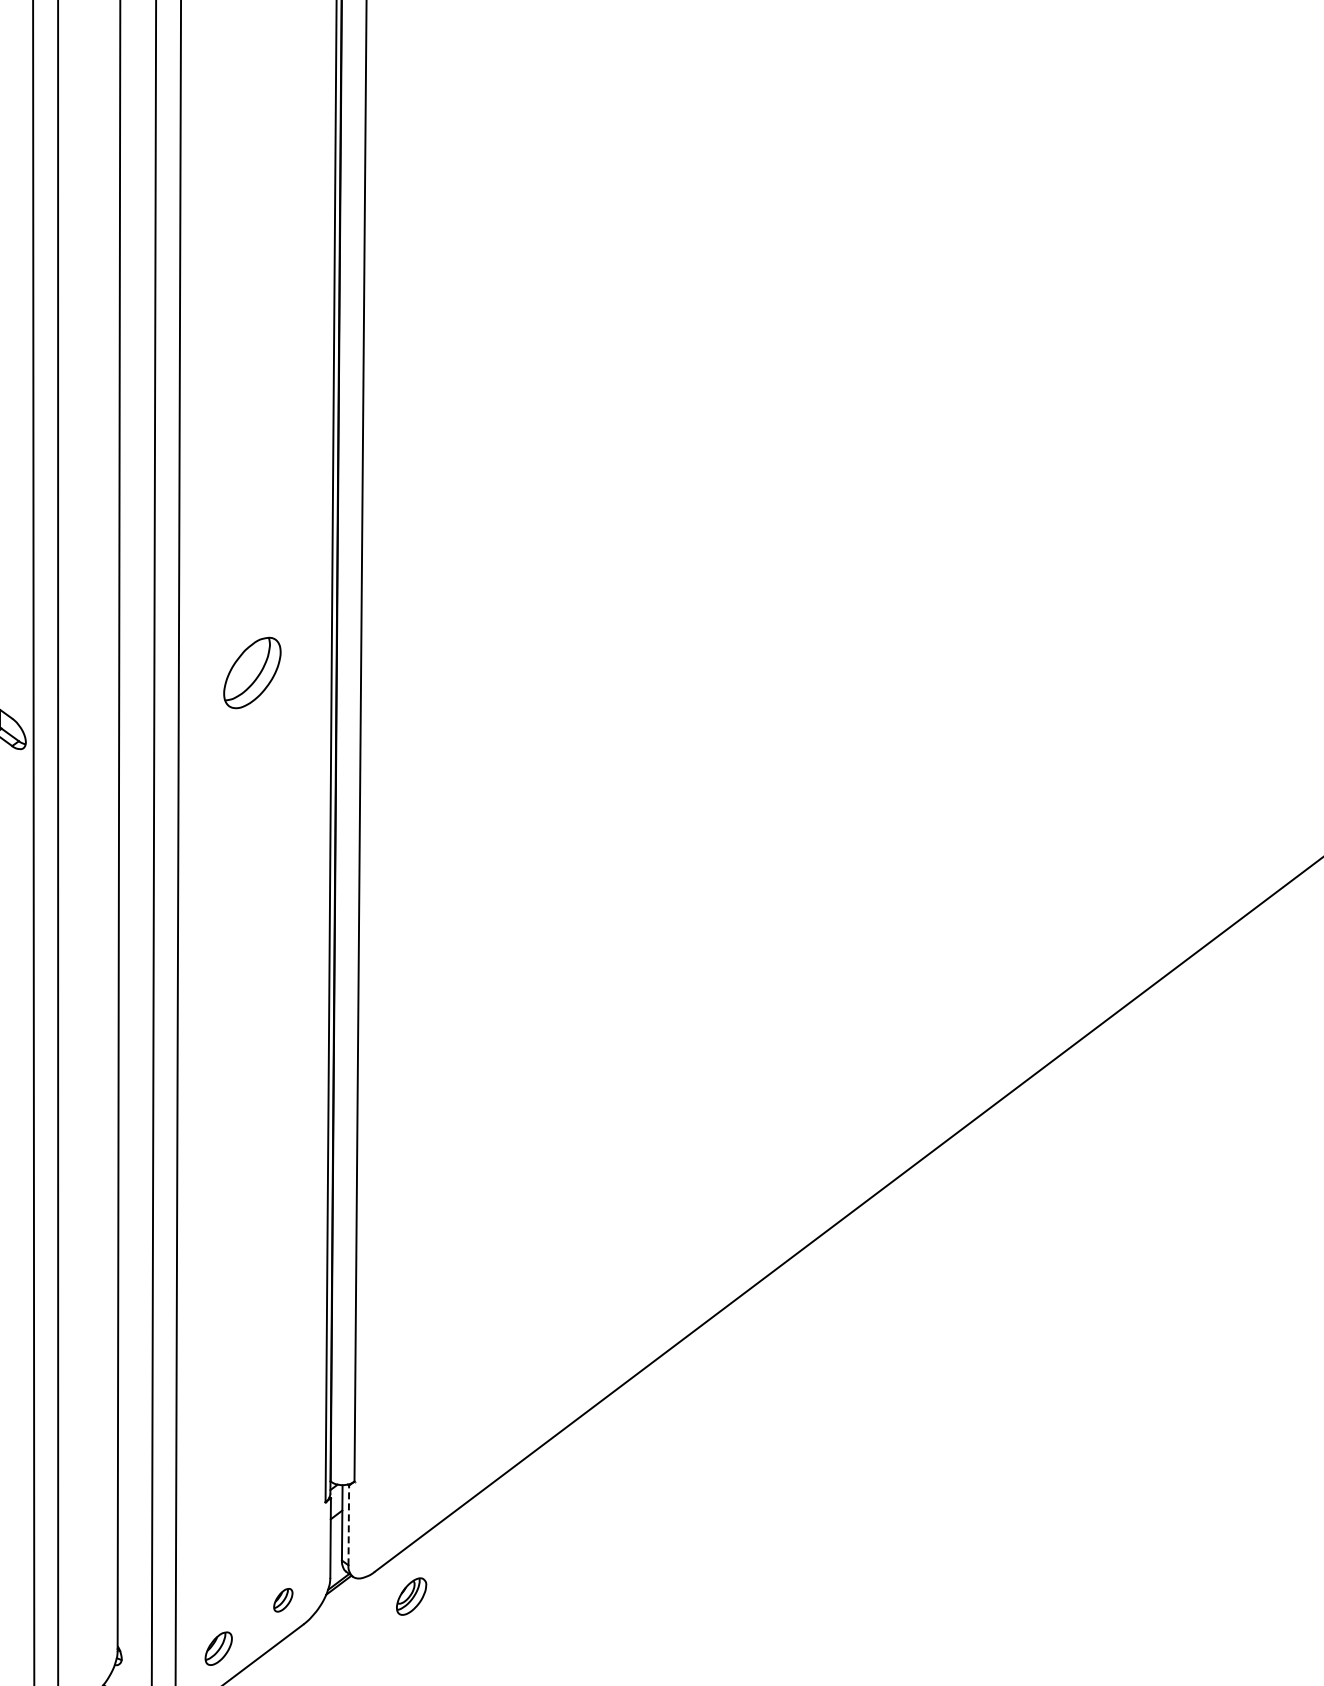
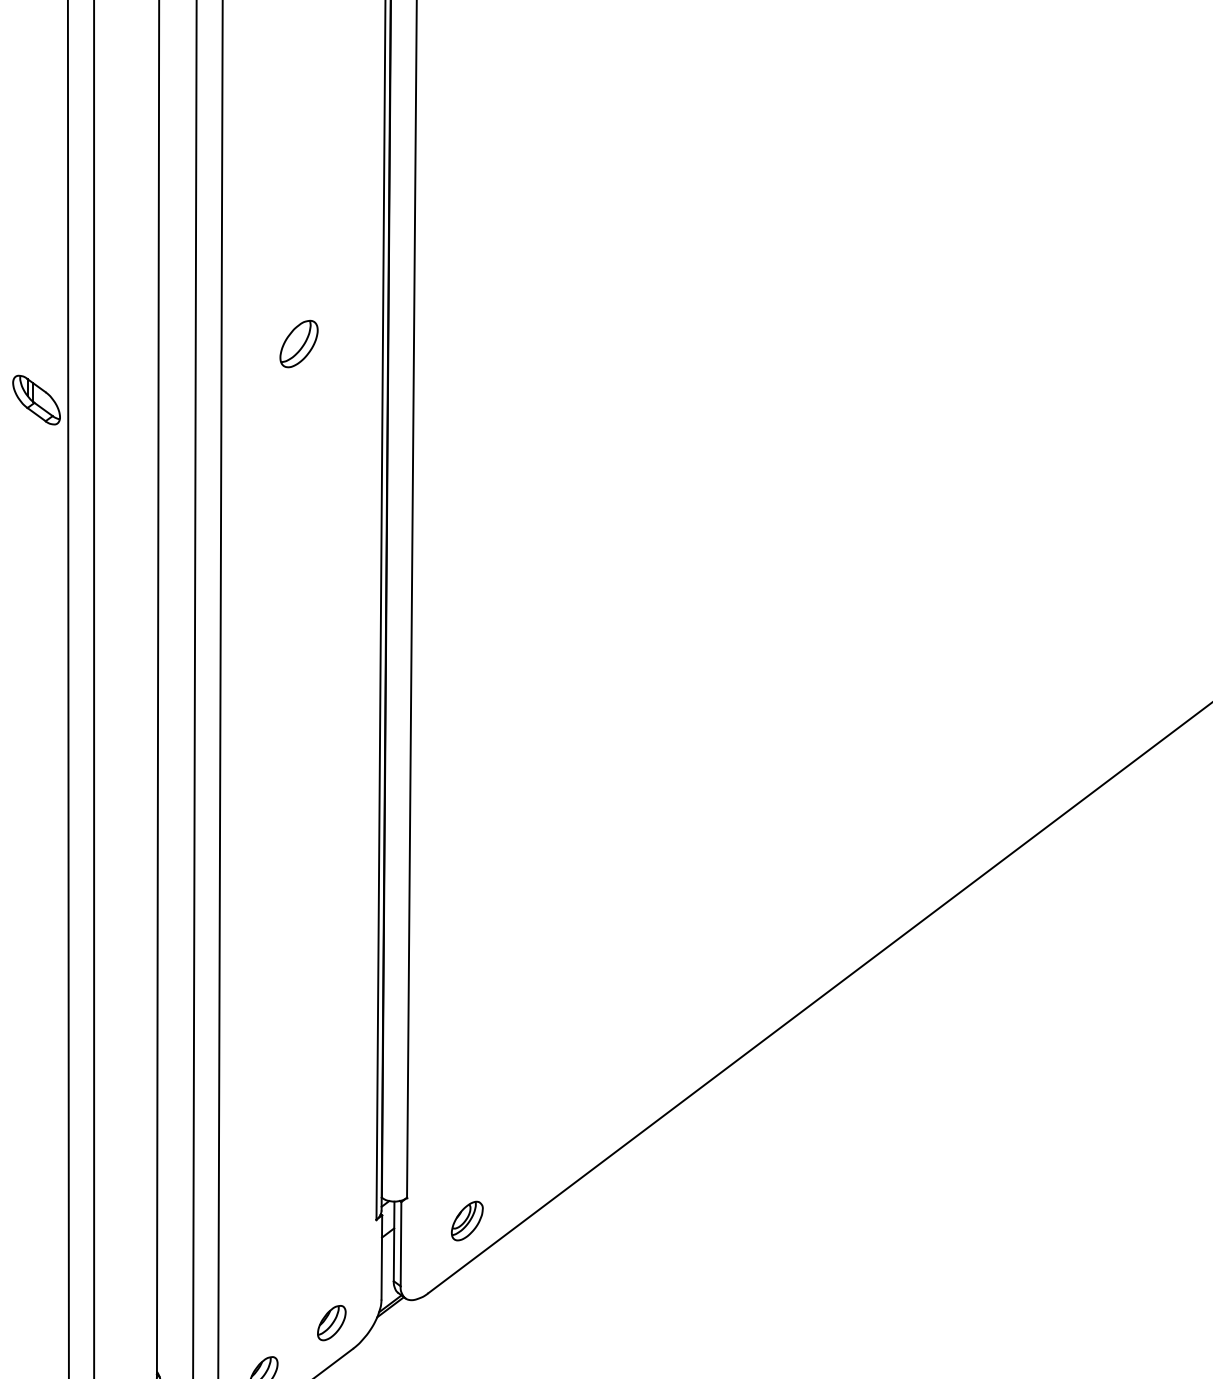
part: (251, 672) -> (298, 343), size x0.62
line: (348, 1525) -> (400, 1244), dashed -> solid
part: (411, 1596) -> (467, 1220), moved
part: (283, 1600) -> (332, 1323), size x1.43

